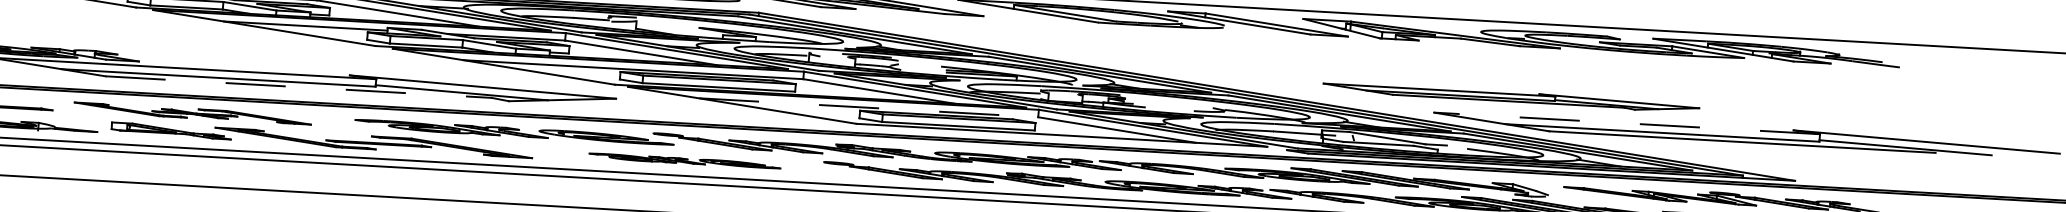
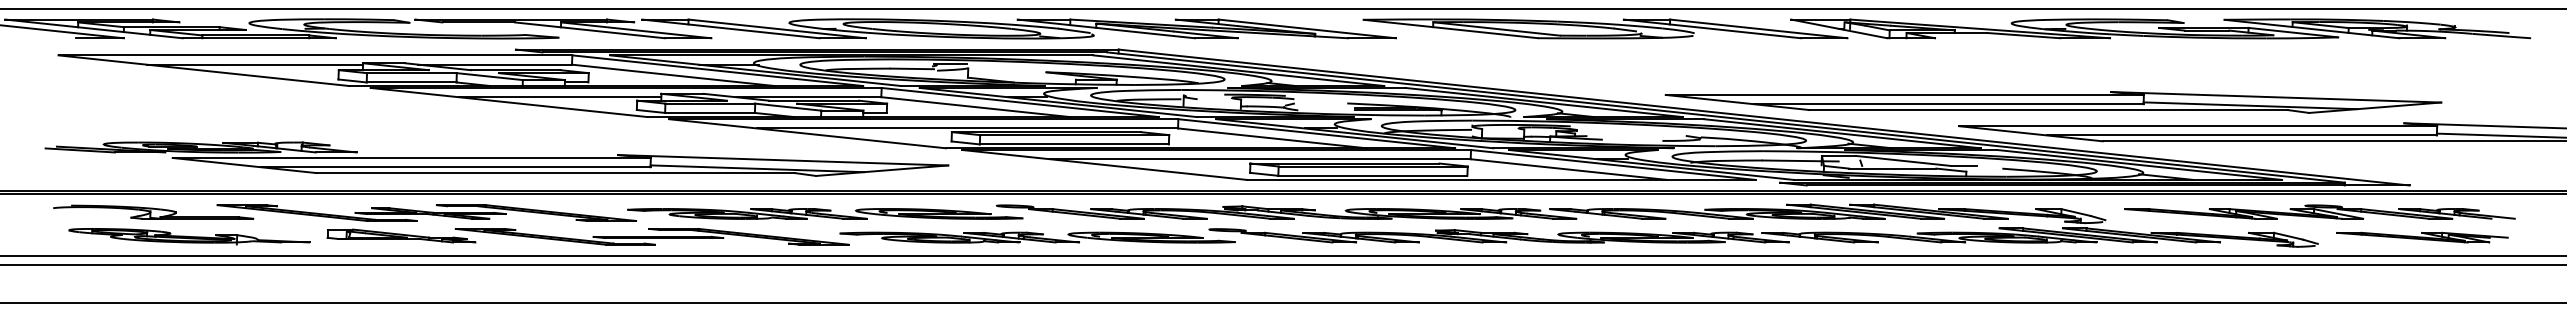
line: (299, 87) -> (556, 173), dashed -> solid
part: (1511, 97) -> (2053, 102), size x1.67
line: (869, 108) -> (1261, 159), dashed -> solid
part: (192, 113) -> (426, 212), size x1.43
line: (1626, 123) -> (2197, 126), dashed -> solid
part: (684, 160) -> (1037, 237), size x1.67

